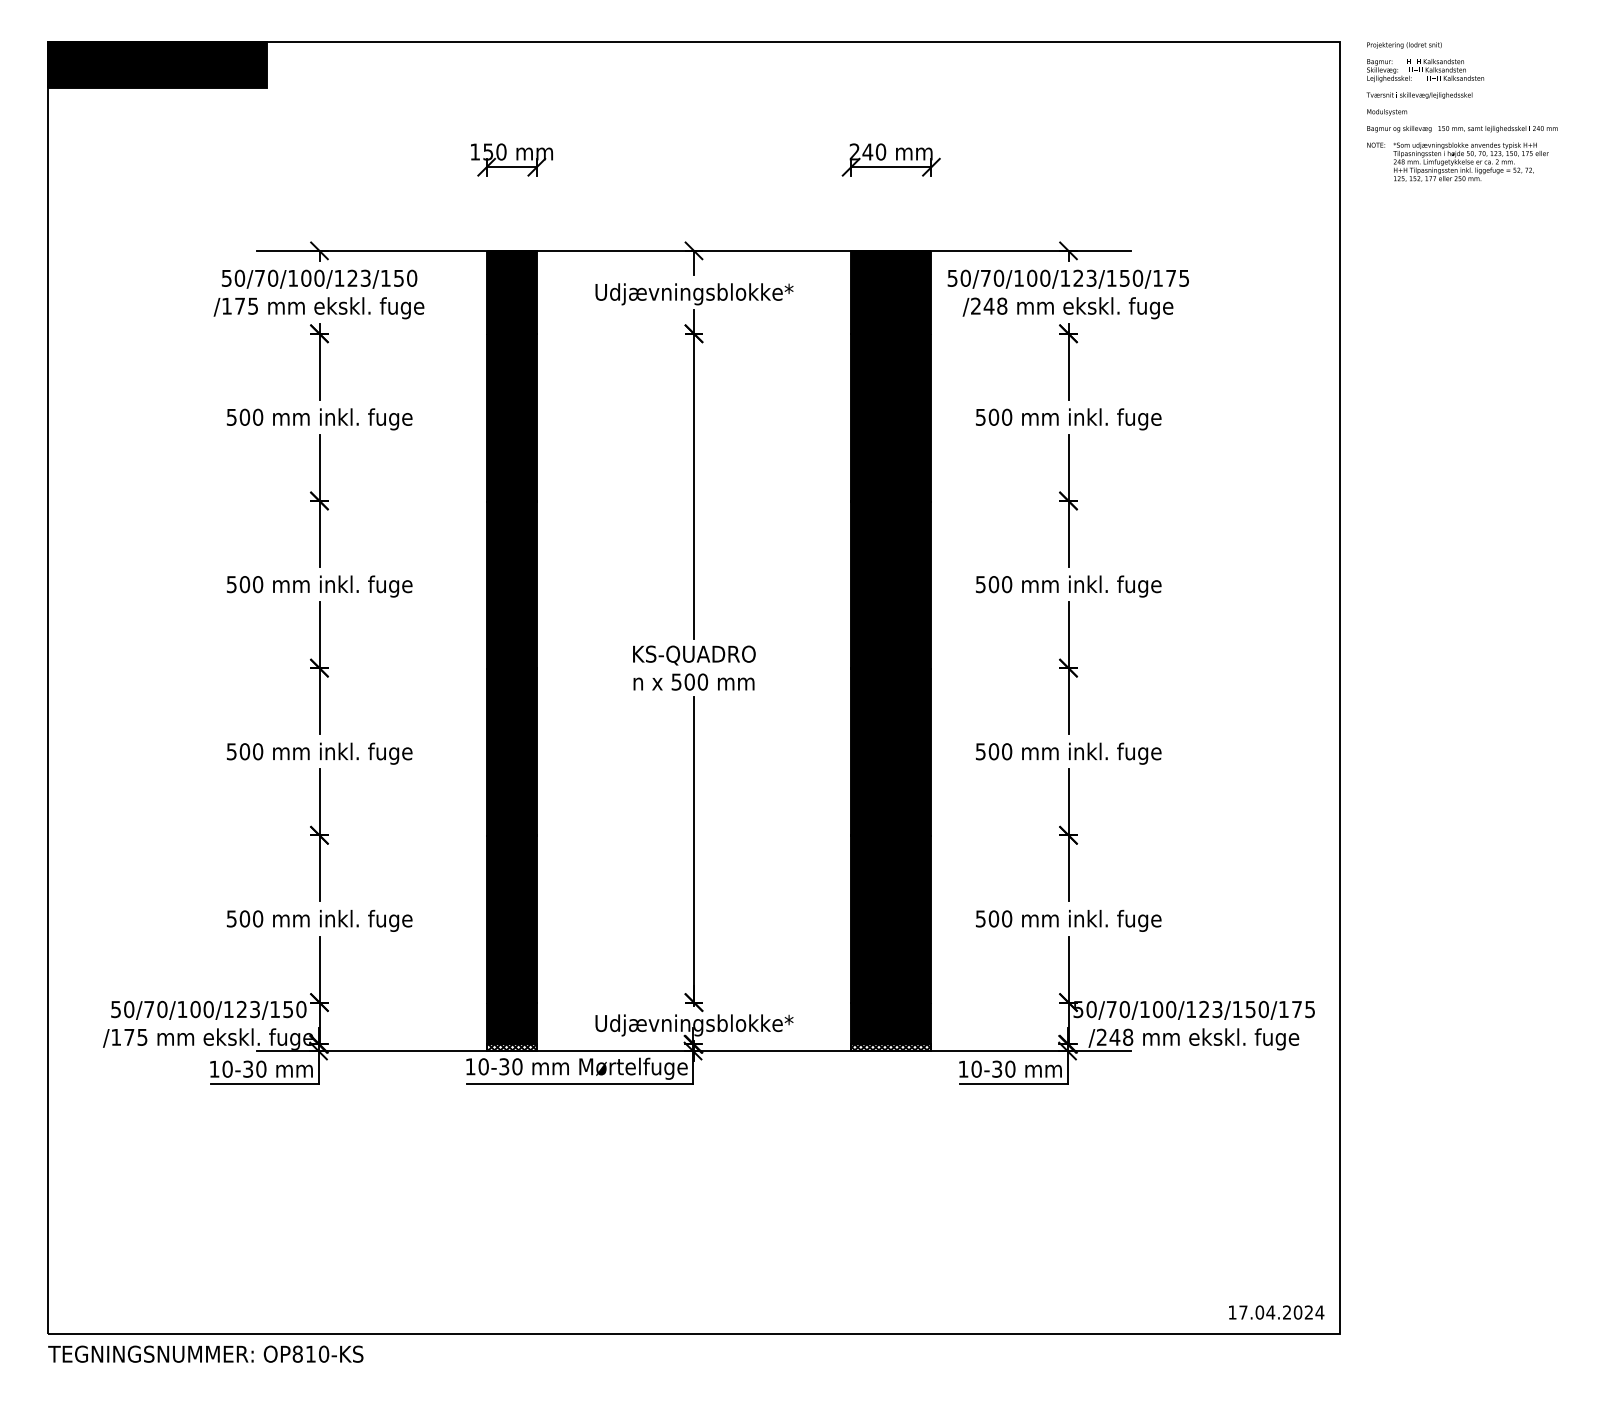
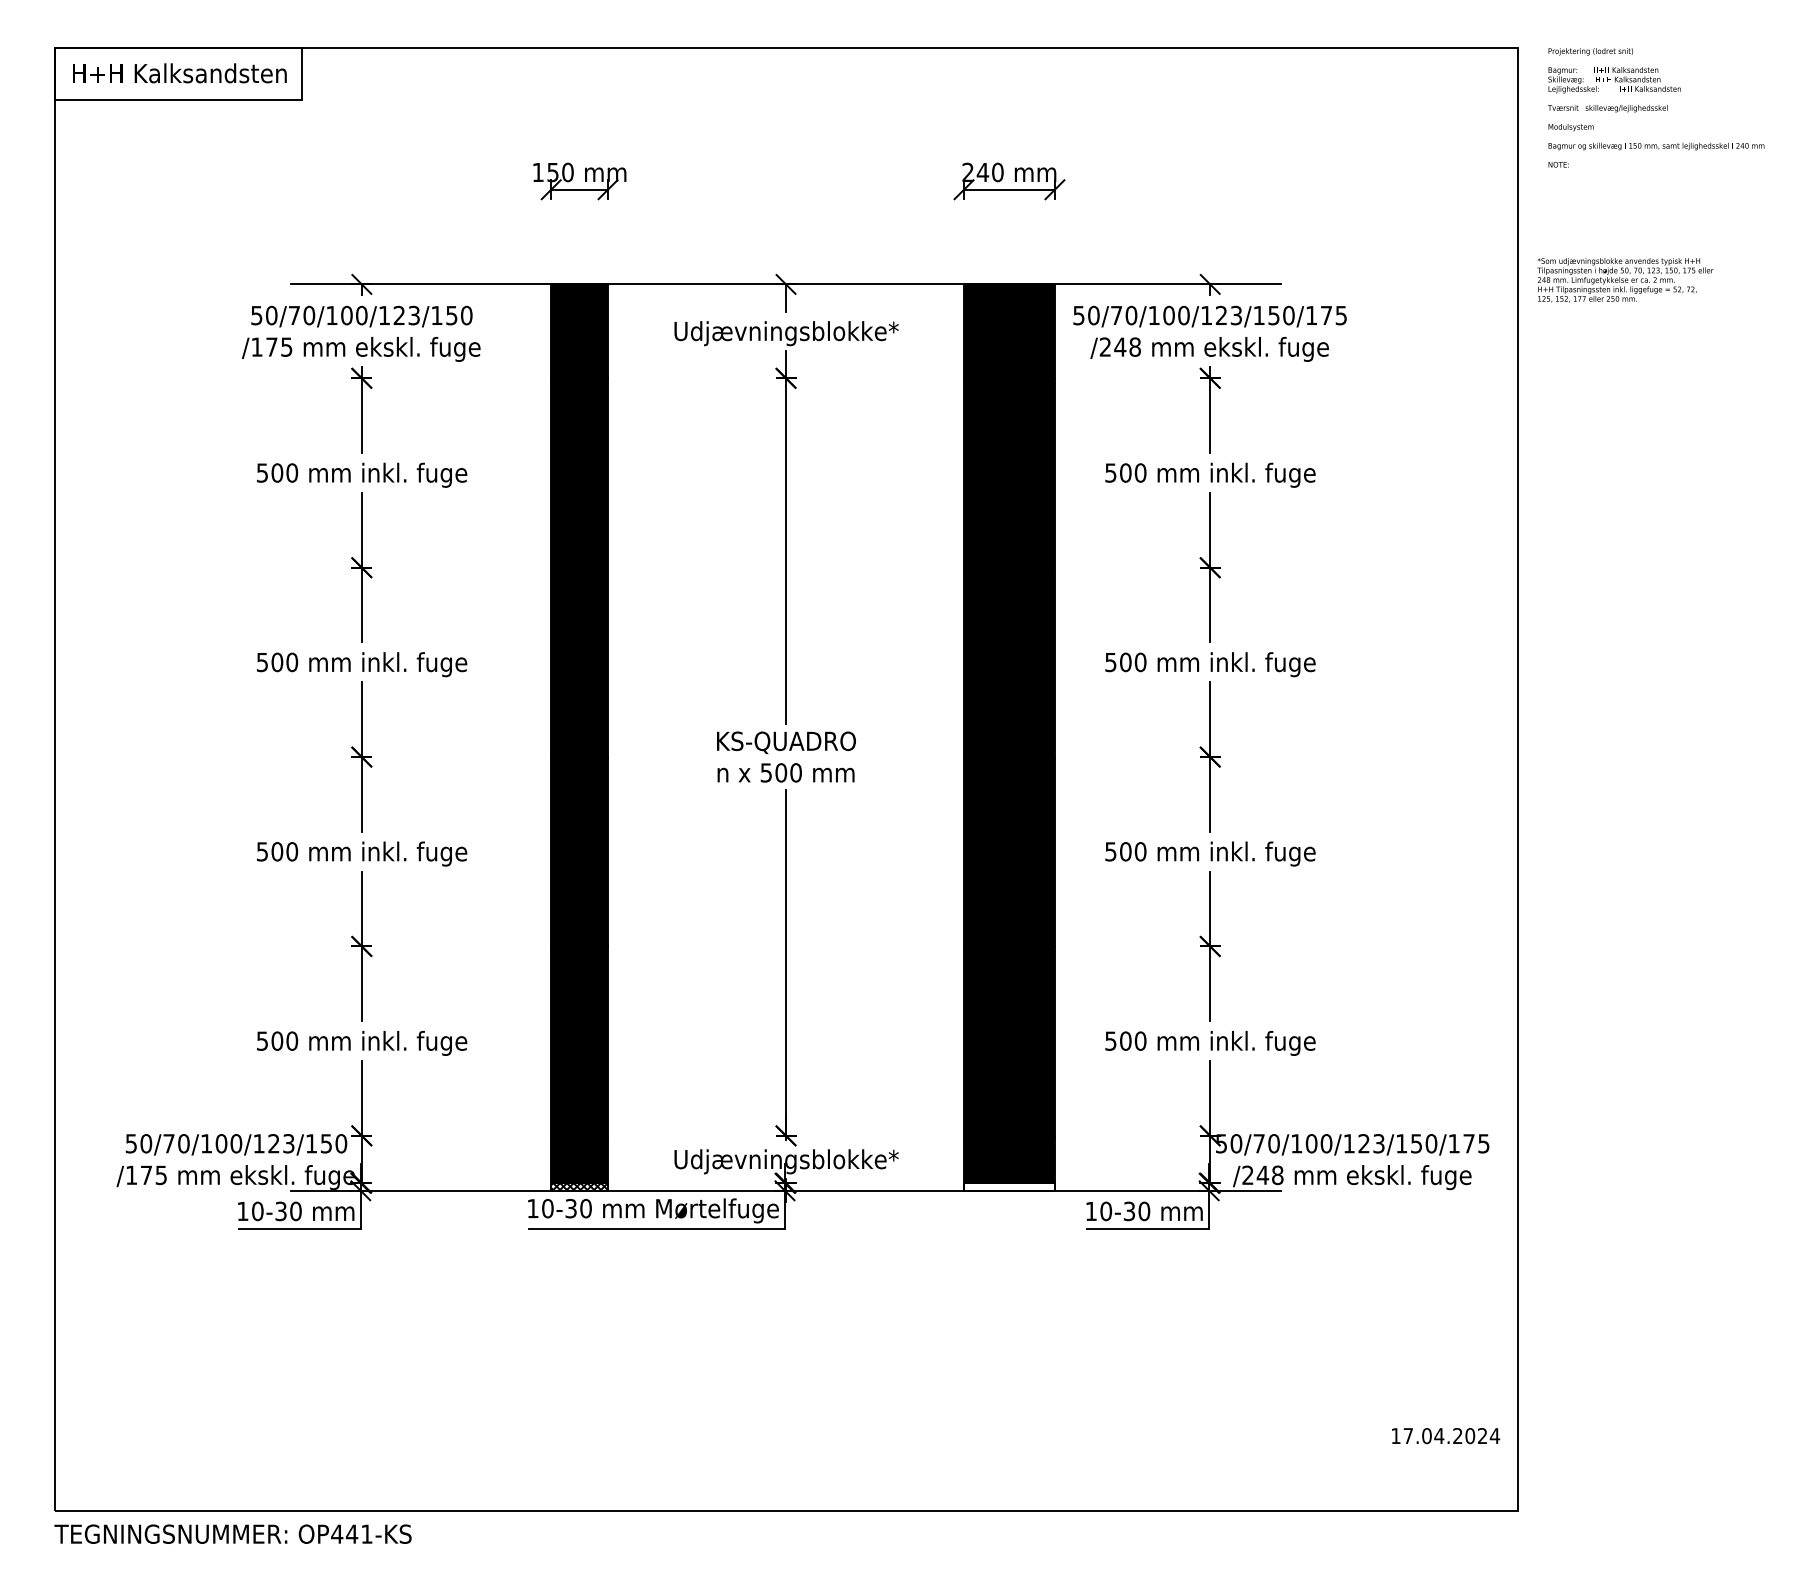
fill: (157, 64) -> (178, 73), removed
text: (1470, 161) -> (1624, 279), moved
hatch: (891, 1047) -> (1009, 1186), removed
text: (1276, 1312) -> (1445, 1435), moved
text: (310, 1353) -> (351, 1533), OP810-KS -> OP441-KS

